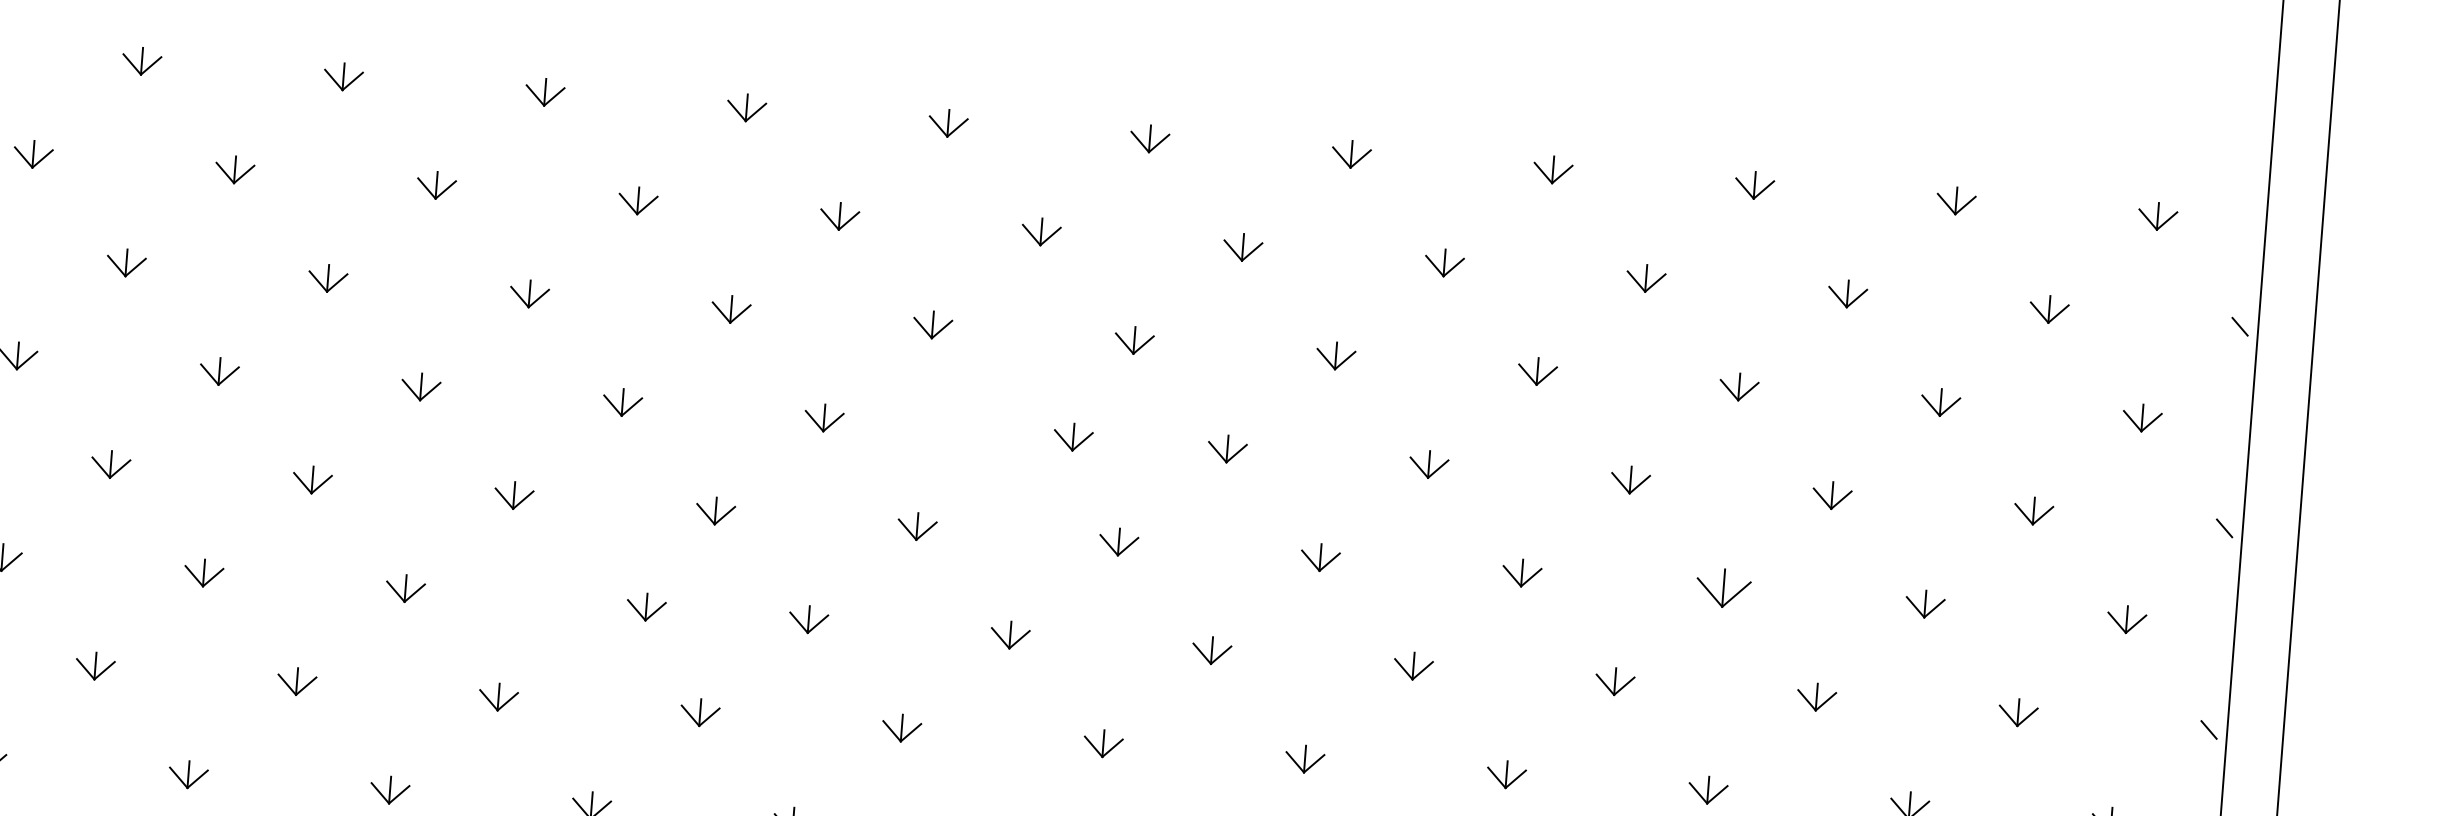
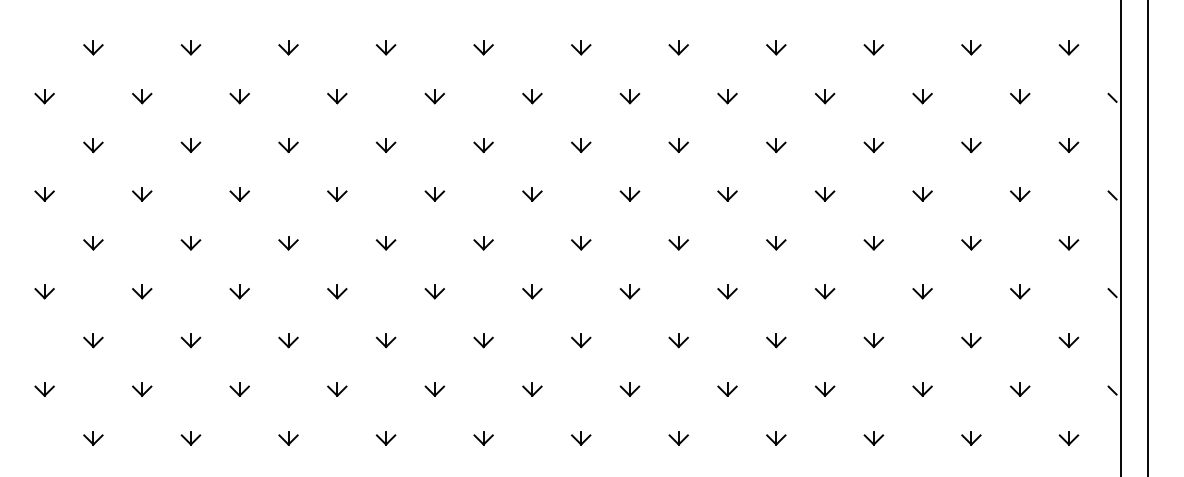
part: (1073, 437) -> (532, 194), moved
part: (1722, 589) -> (873, 243), size x0.71
part: (646, 606) -> (337, 291), moved

